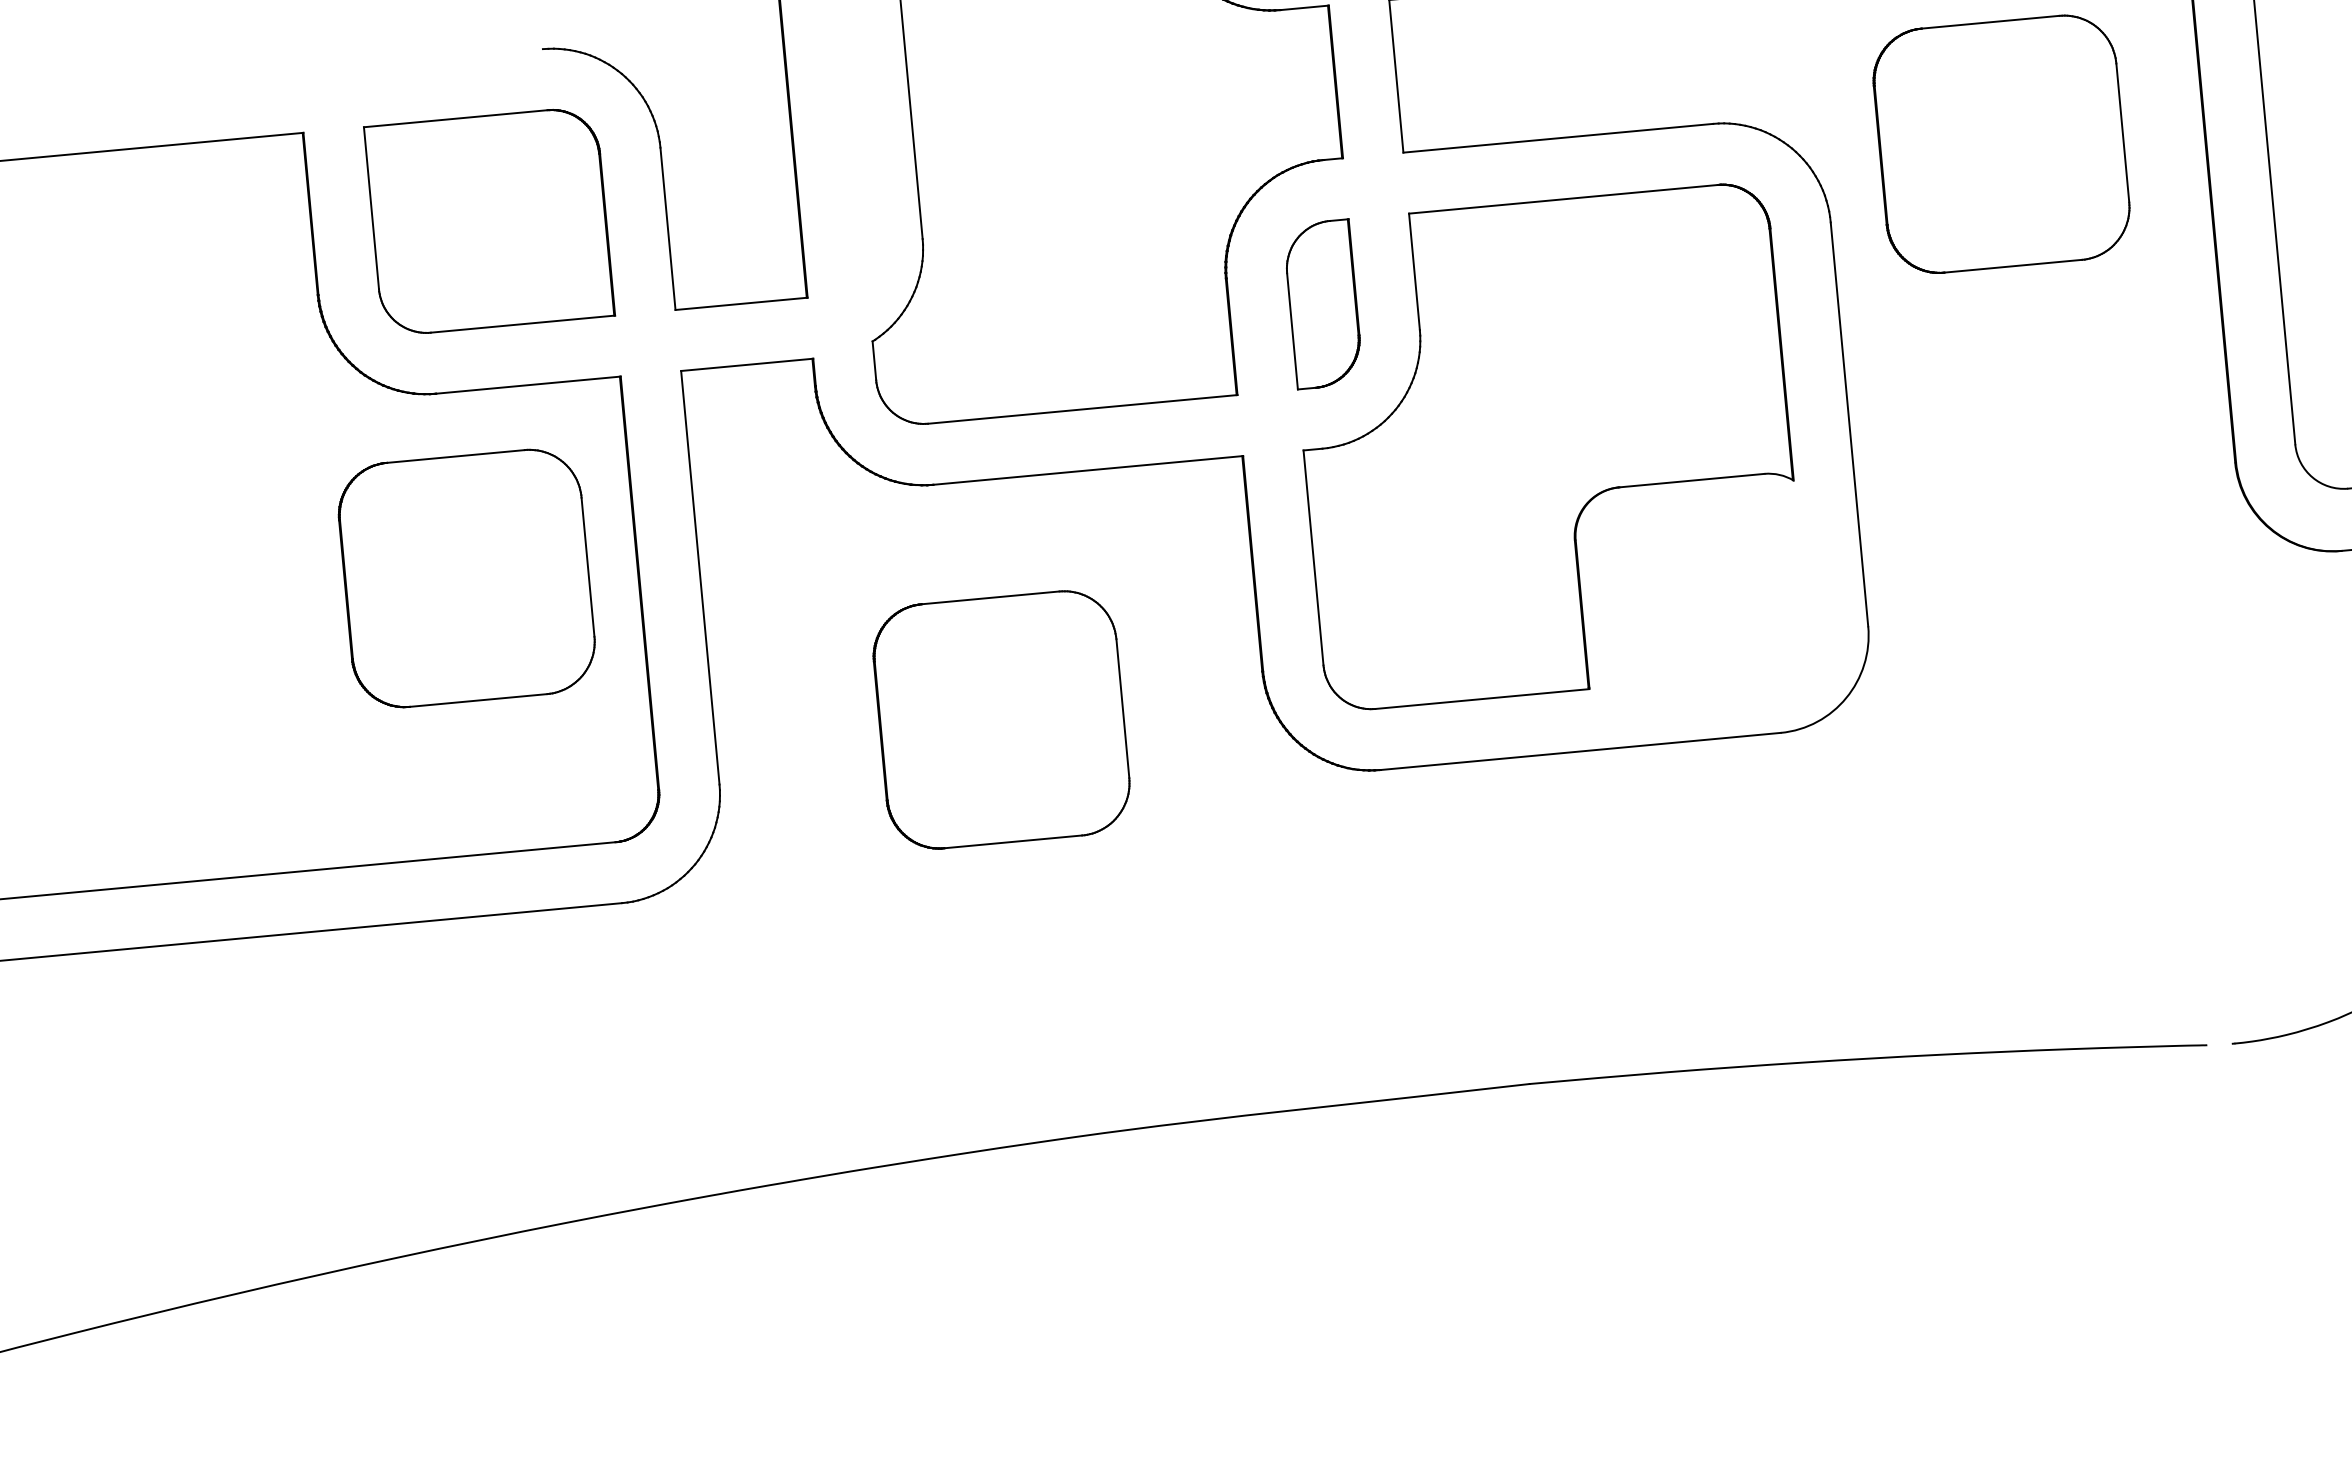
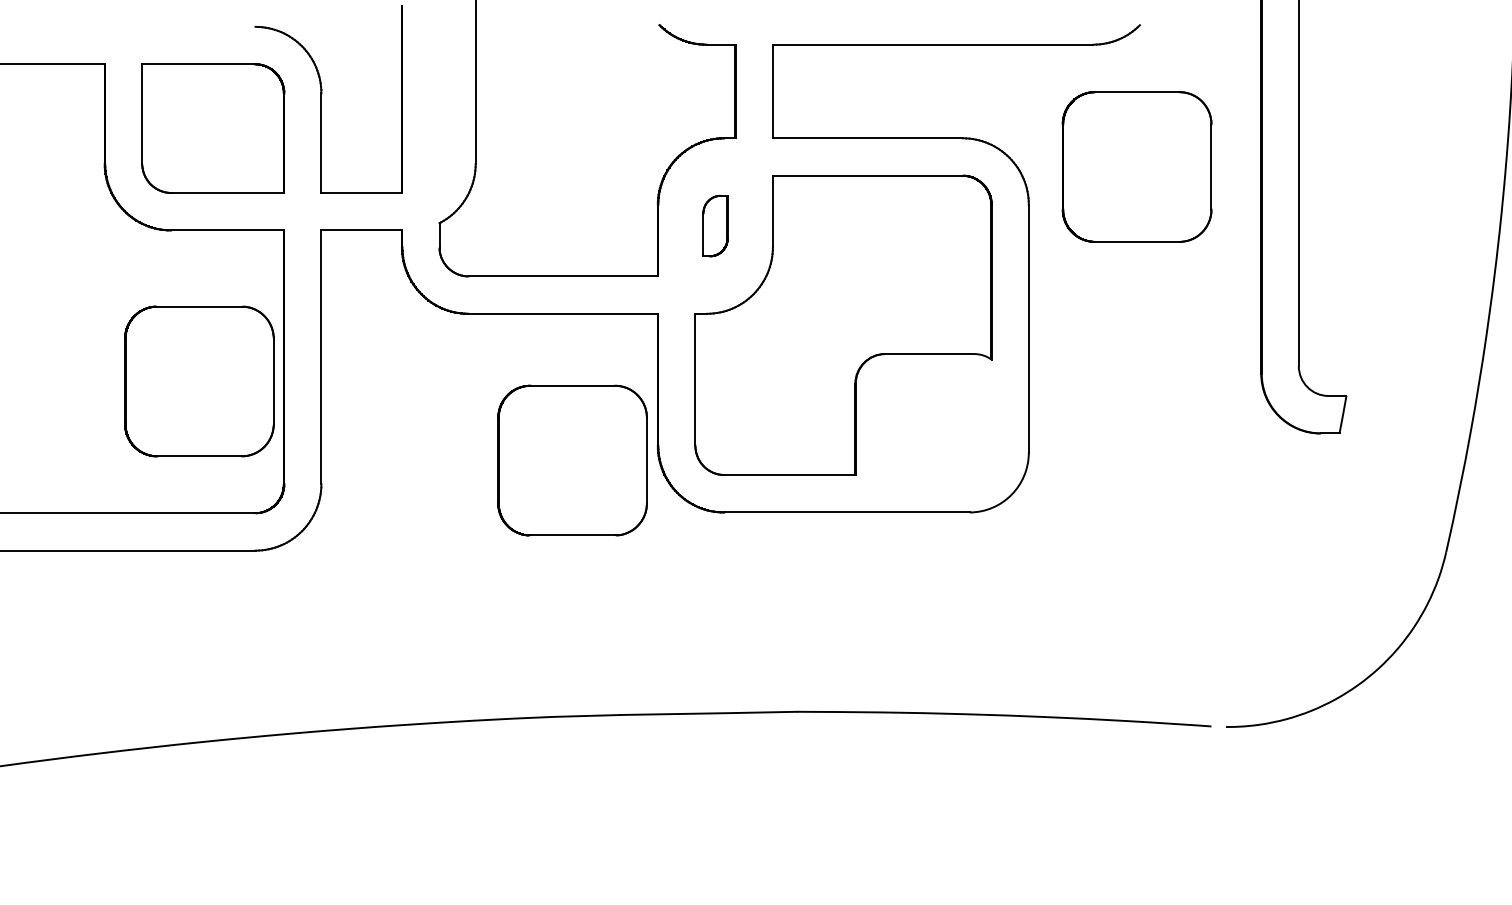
part: (1322, 303) -> (715, 225), size x0.6
part: (467, 578) -> (199, 381), moved
part: (1001, 719) -> (572, 460), moved

